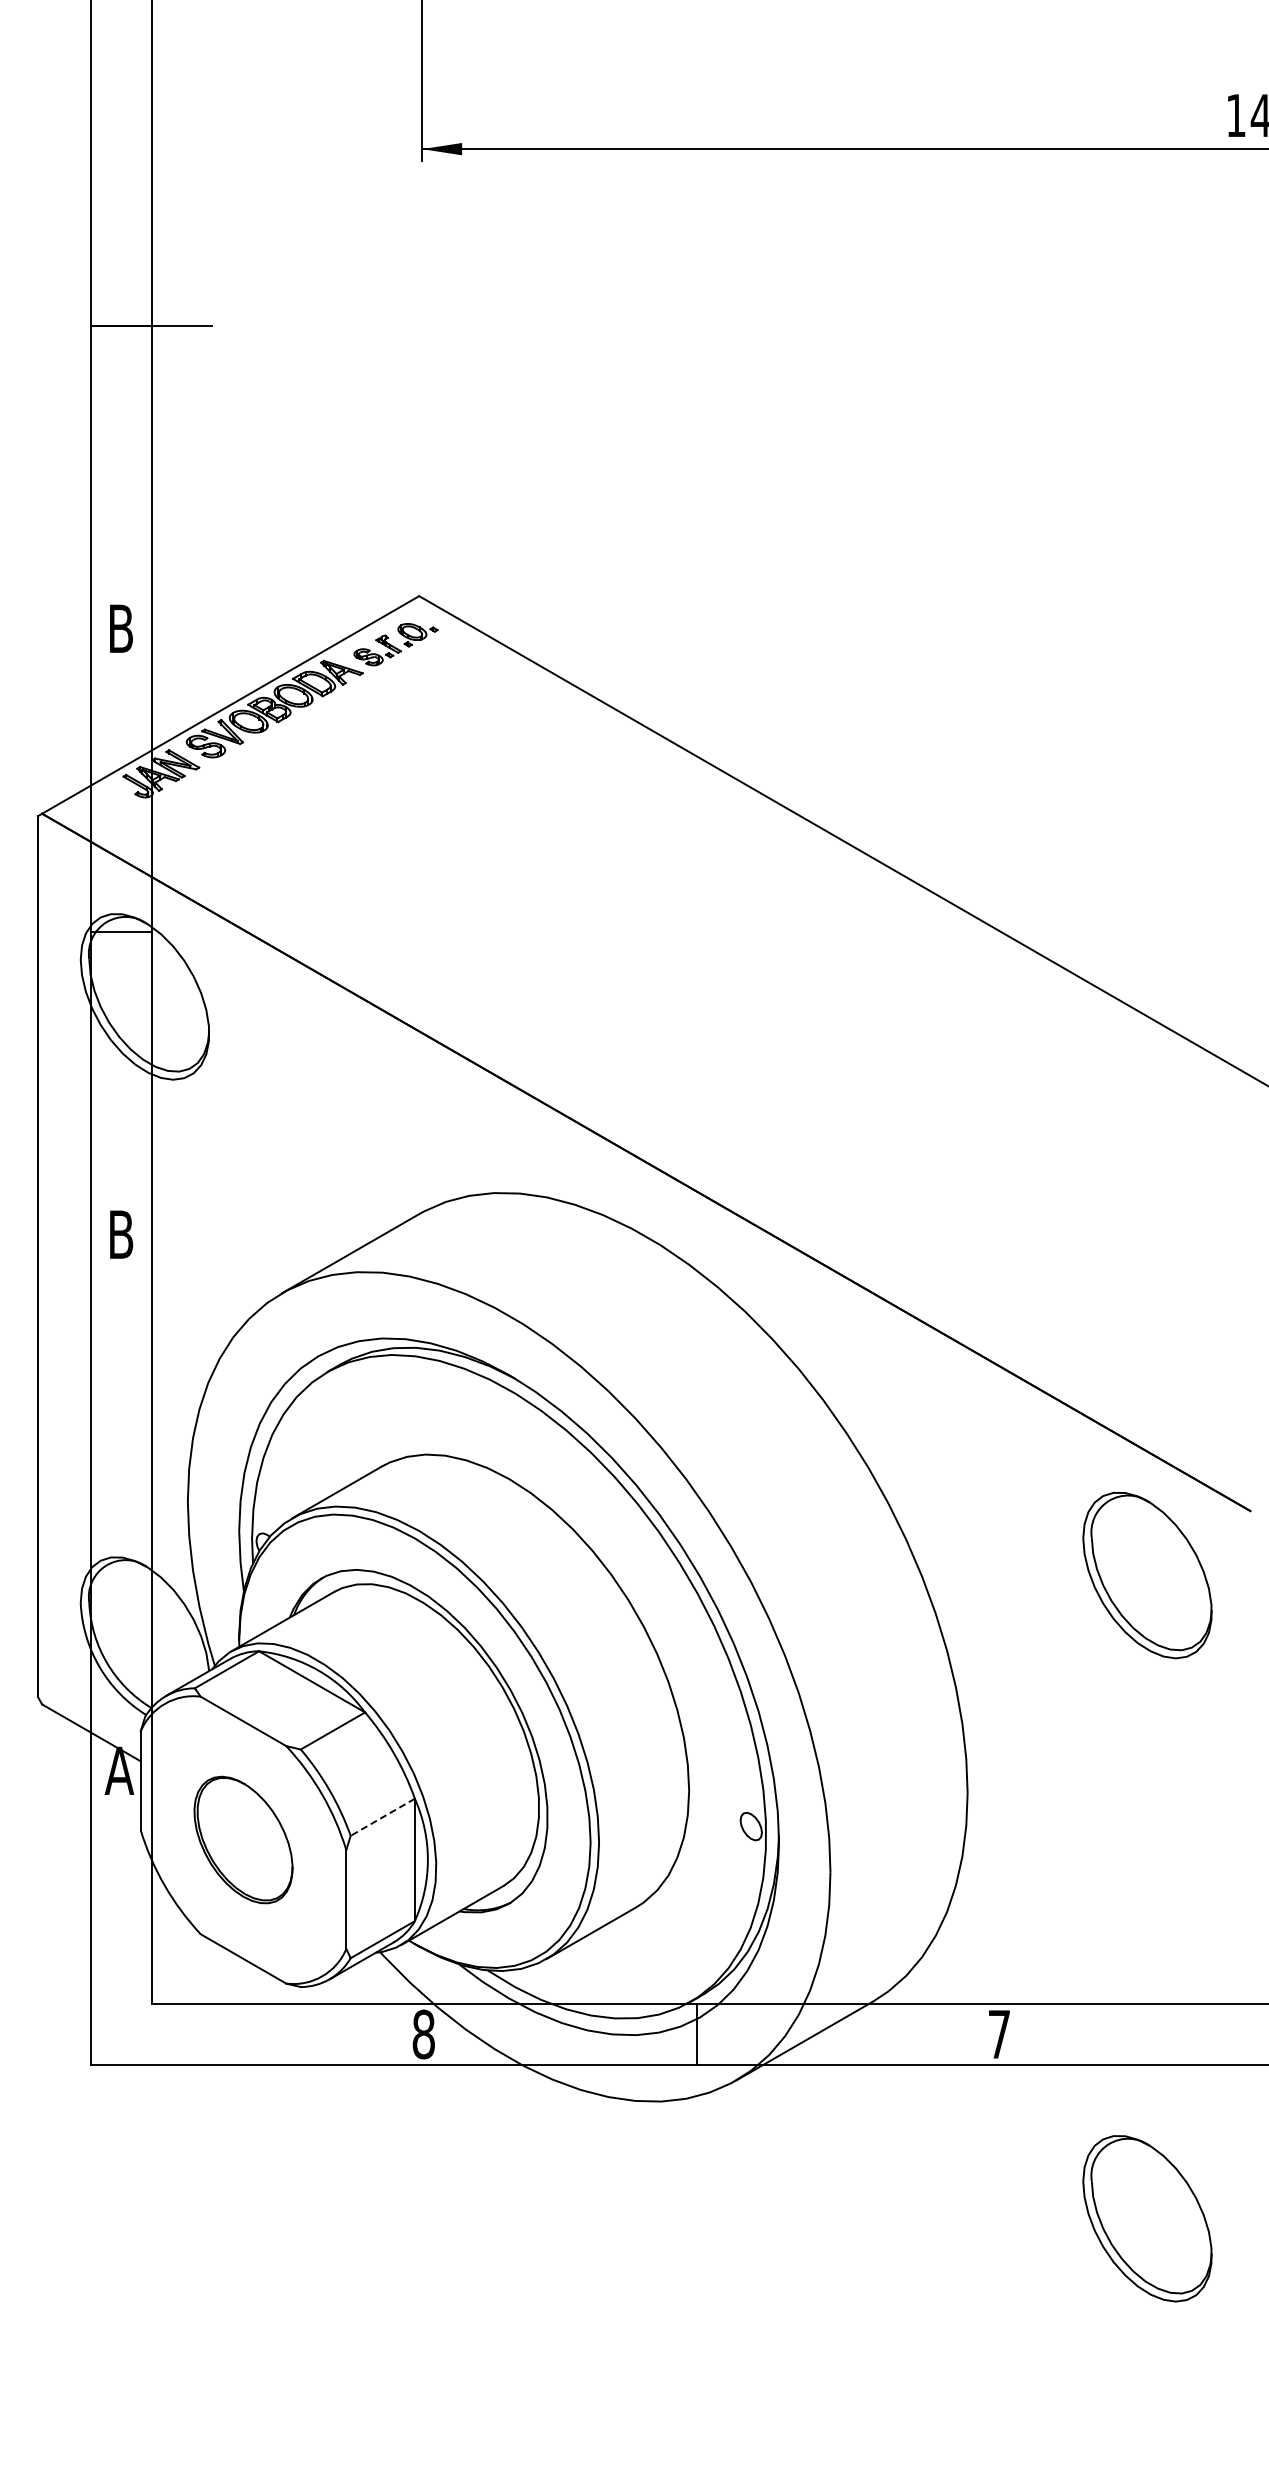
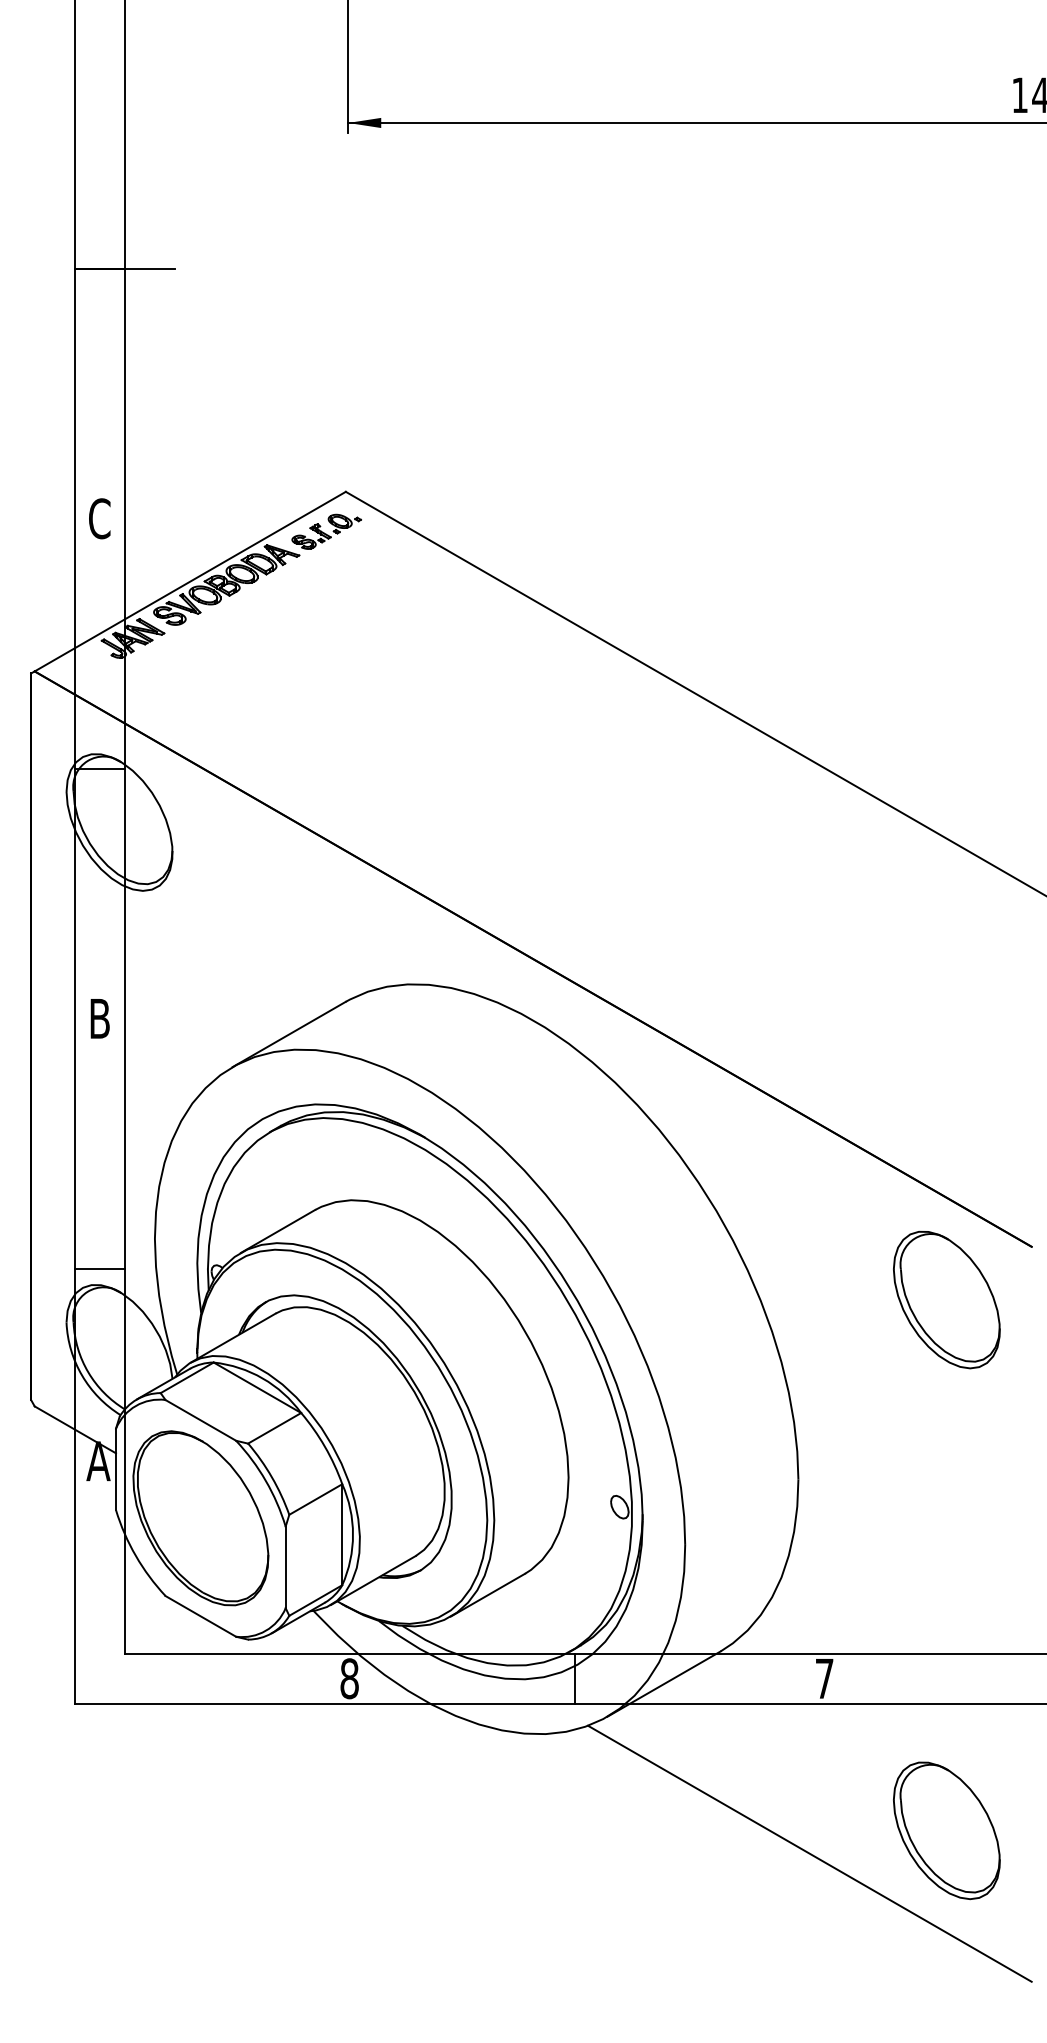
text: (120, 628) -> (99, 518), B -> C
line: (121, 1537) -> (100, 1268), added
line: (382, 1817) -> (315, 1499), dashed -> solid
part: (243, 1839) -> (200, 1517), size x1.67
line: (981, 2246) -> (809, 1853), added

